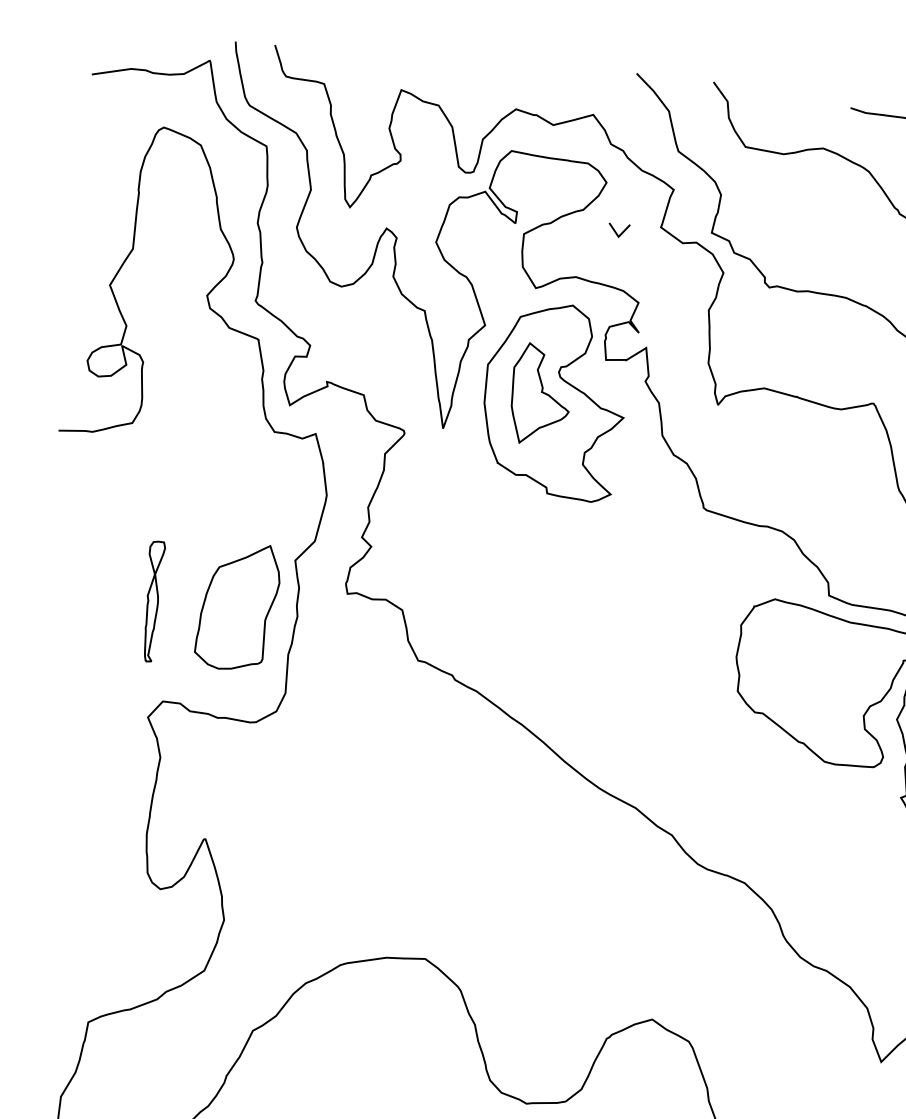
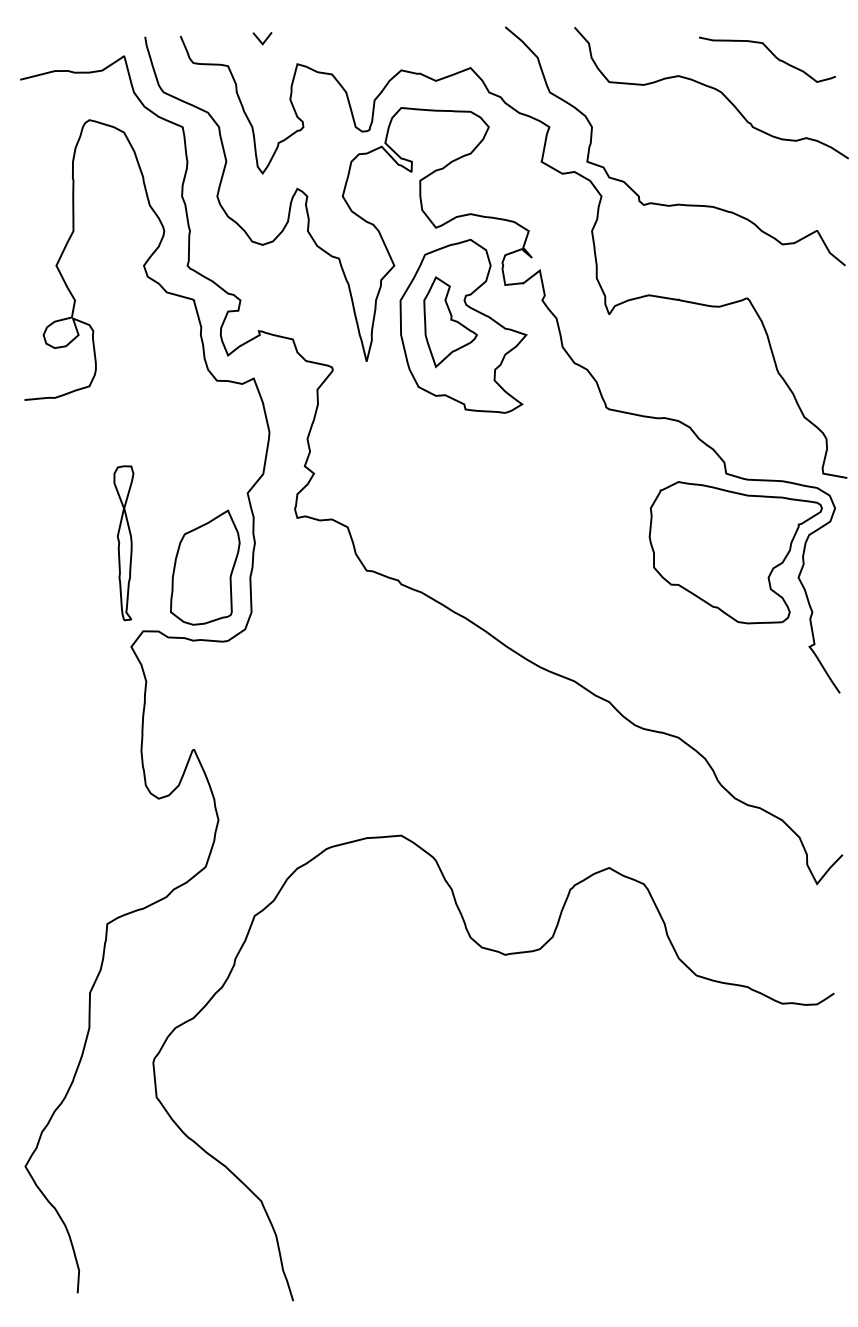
line: (616, 231) -> (260, 39), moved
part: (151, 601) -> (123, 543), size x1.43
part: (238, 606) -> (205, 567), moved

